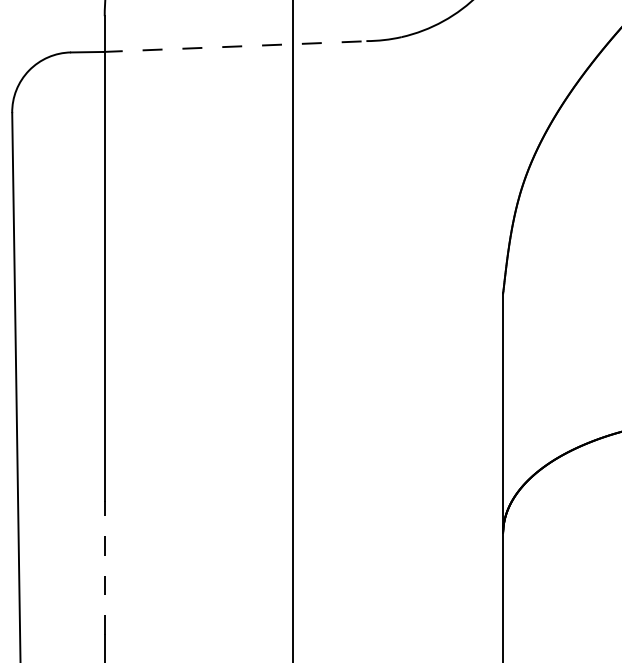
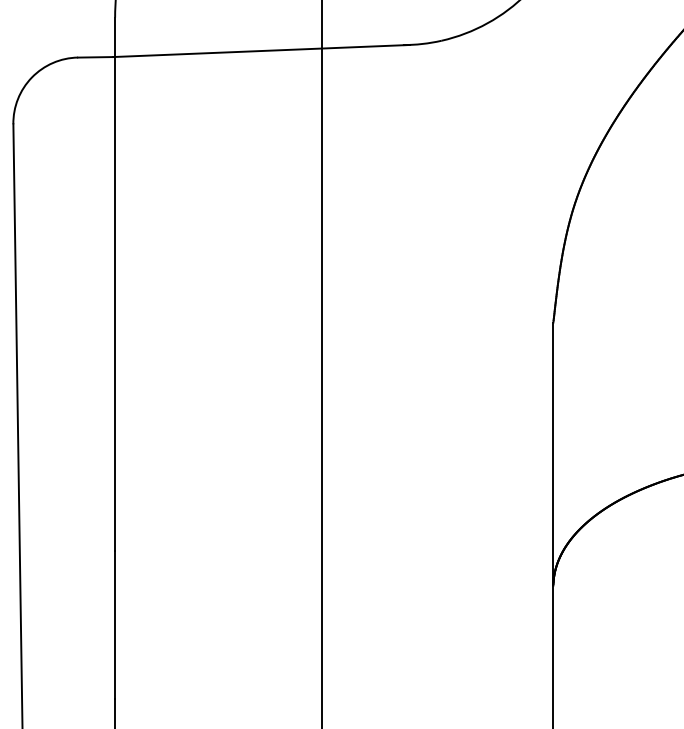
line: (237, 46) -> (261, 51), dashed -> solid
line: (105, 567) -> (115, 624), dashed -> solid

